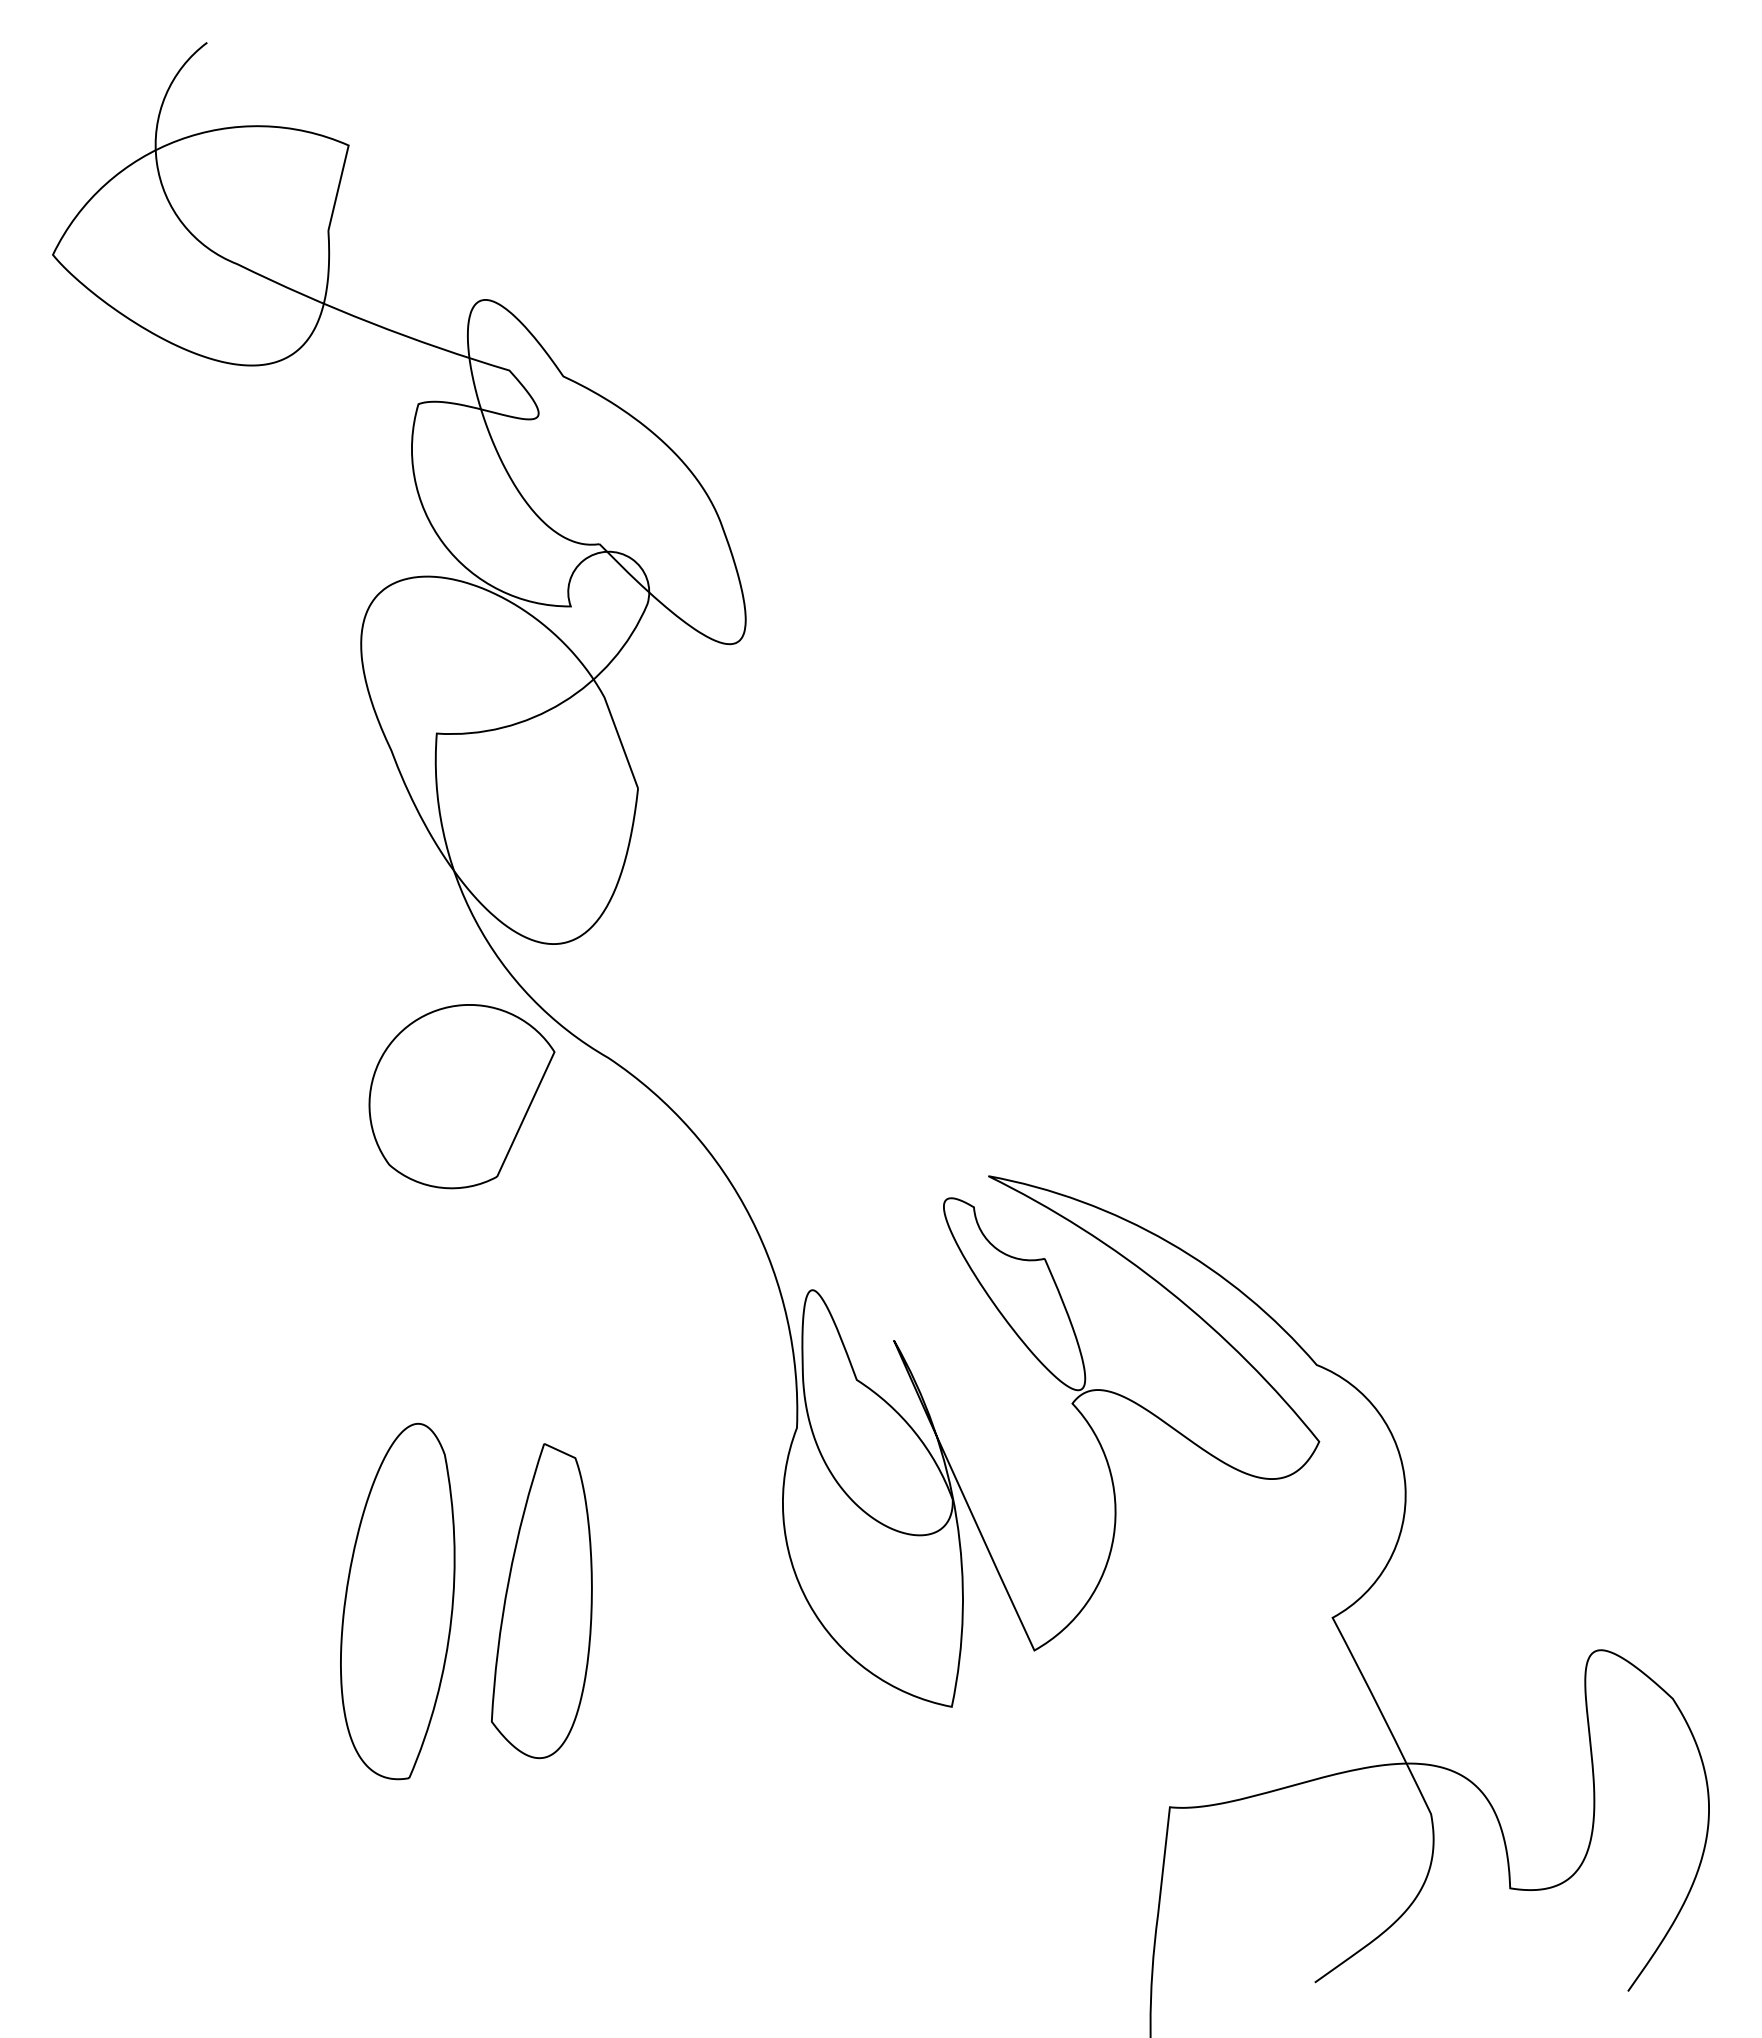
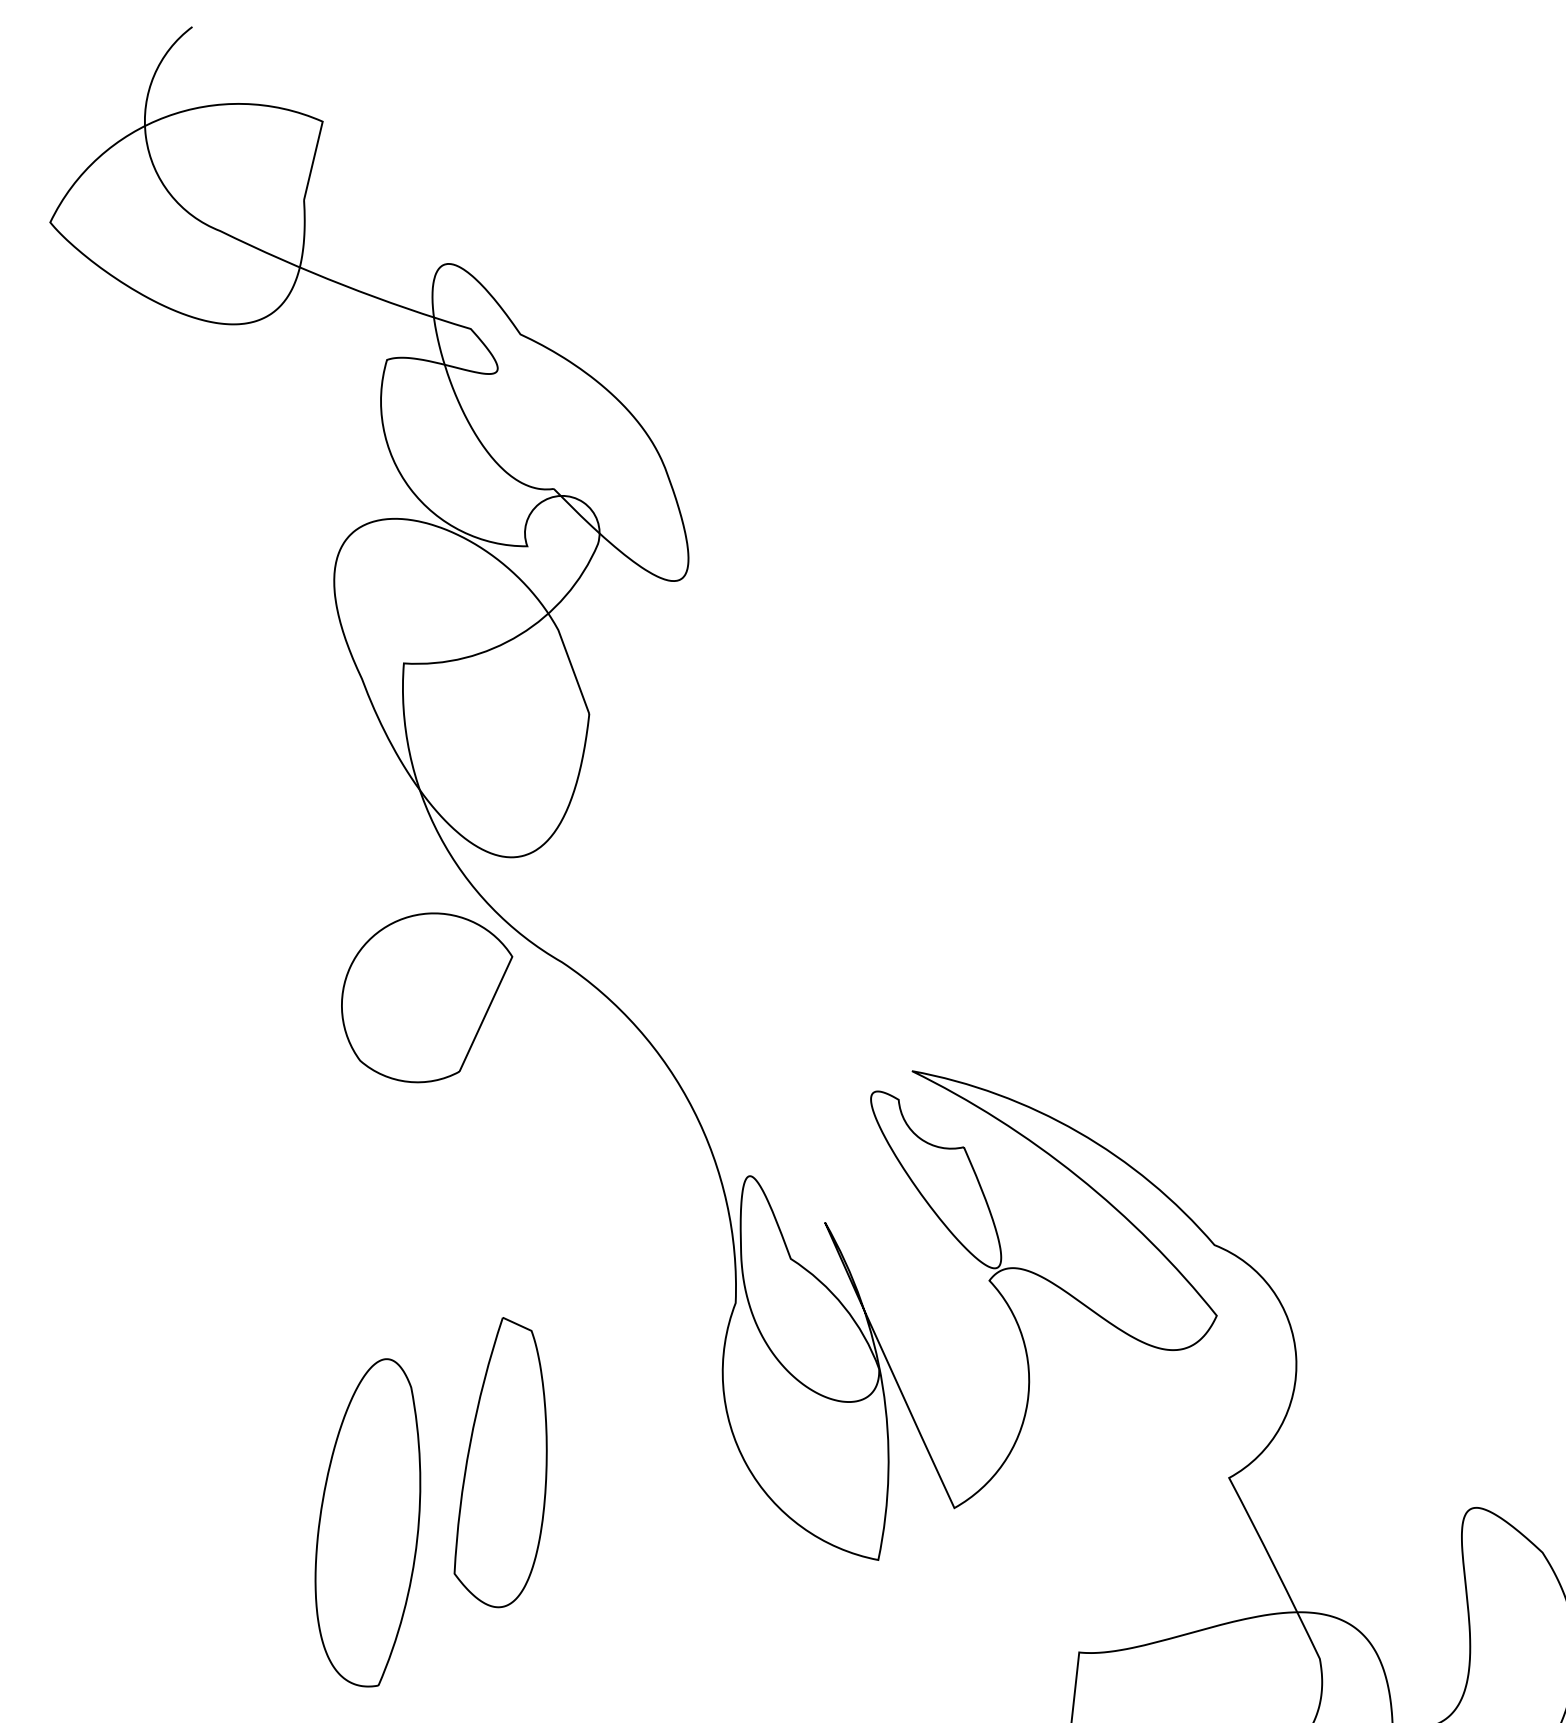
part: (397, 1601) -> (367, 1522), moved

